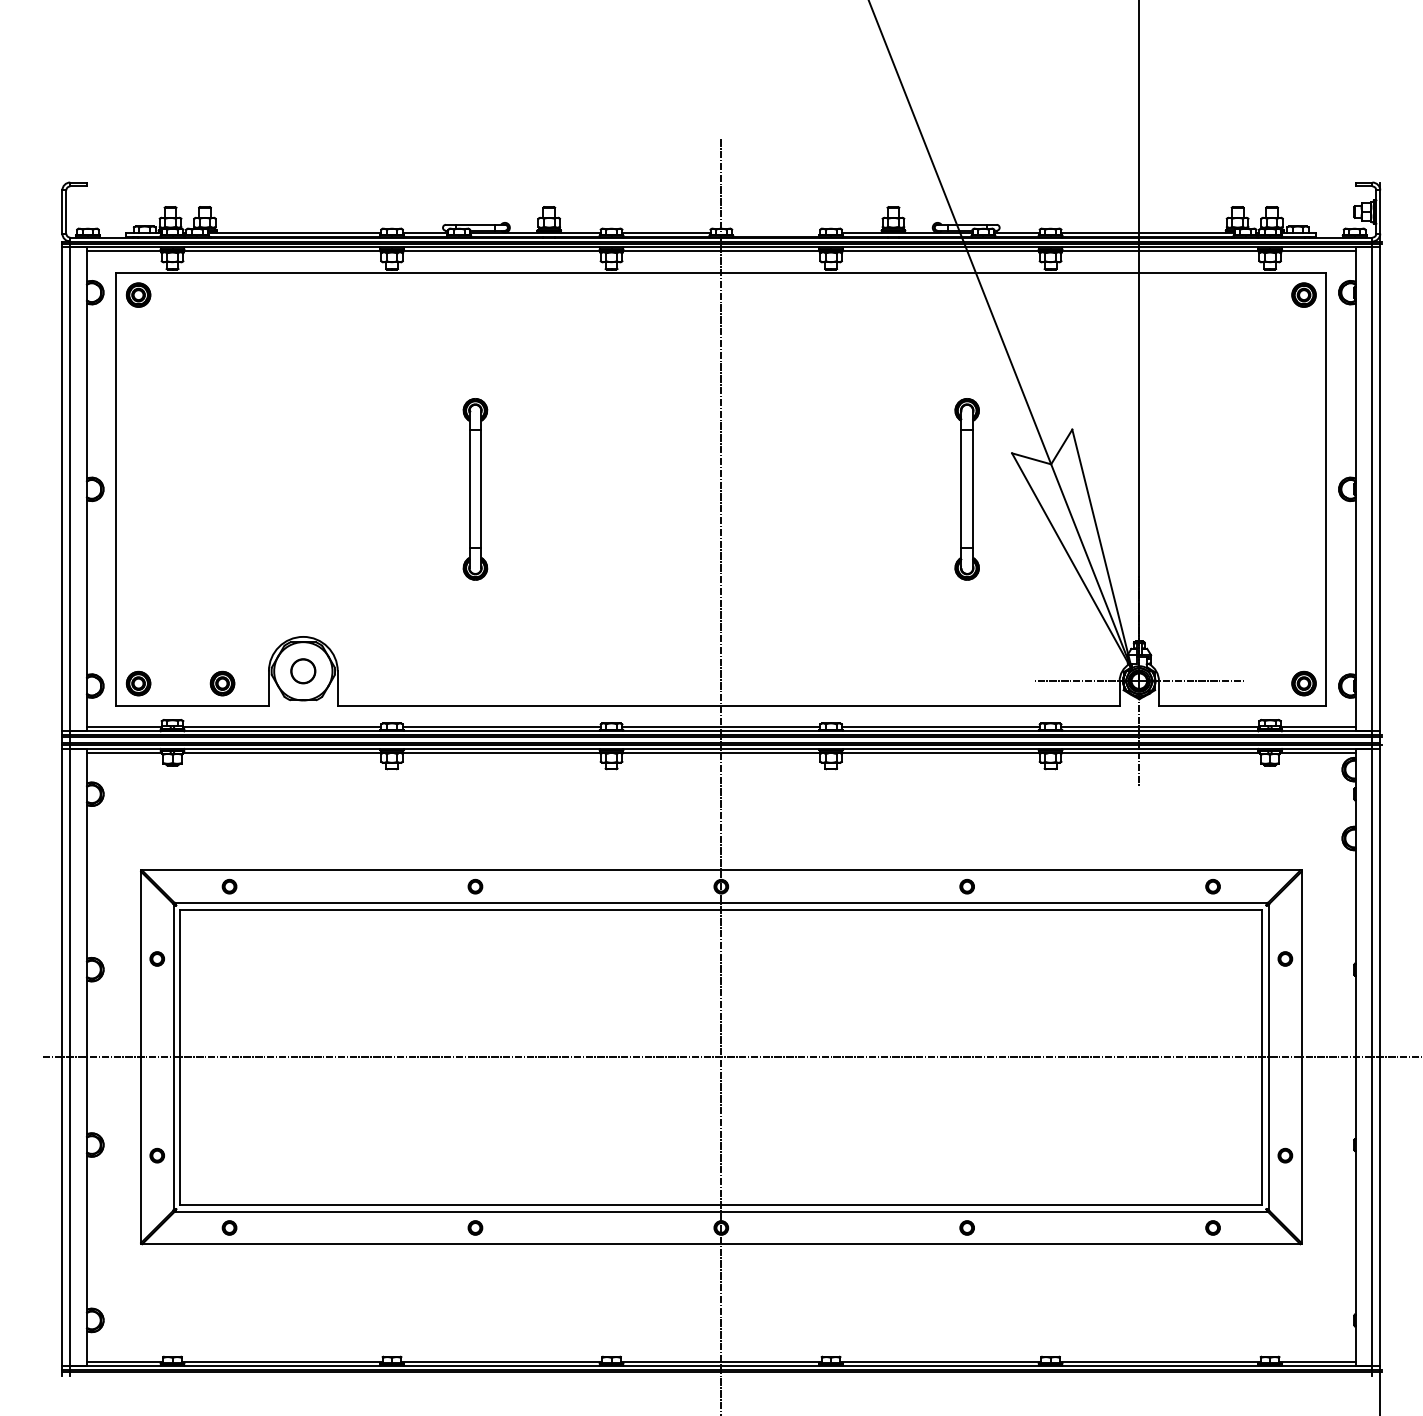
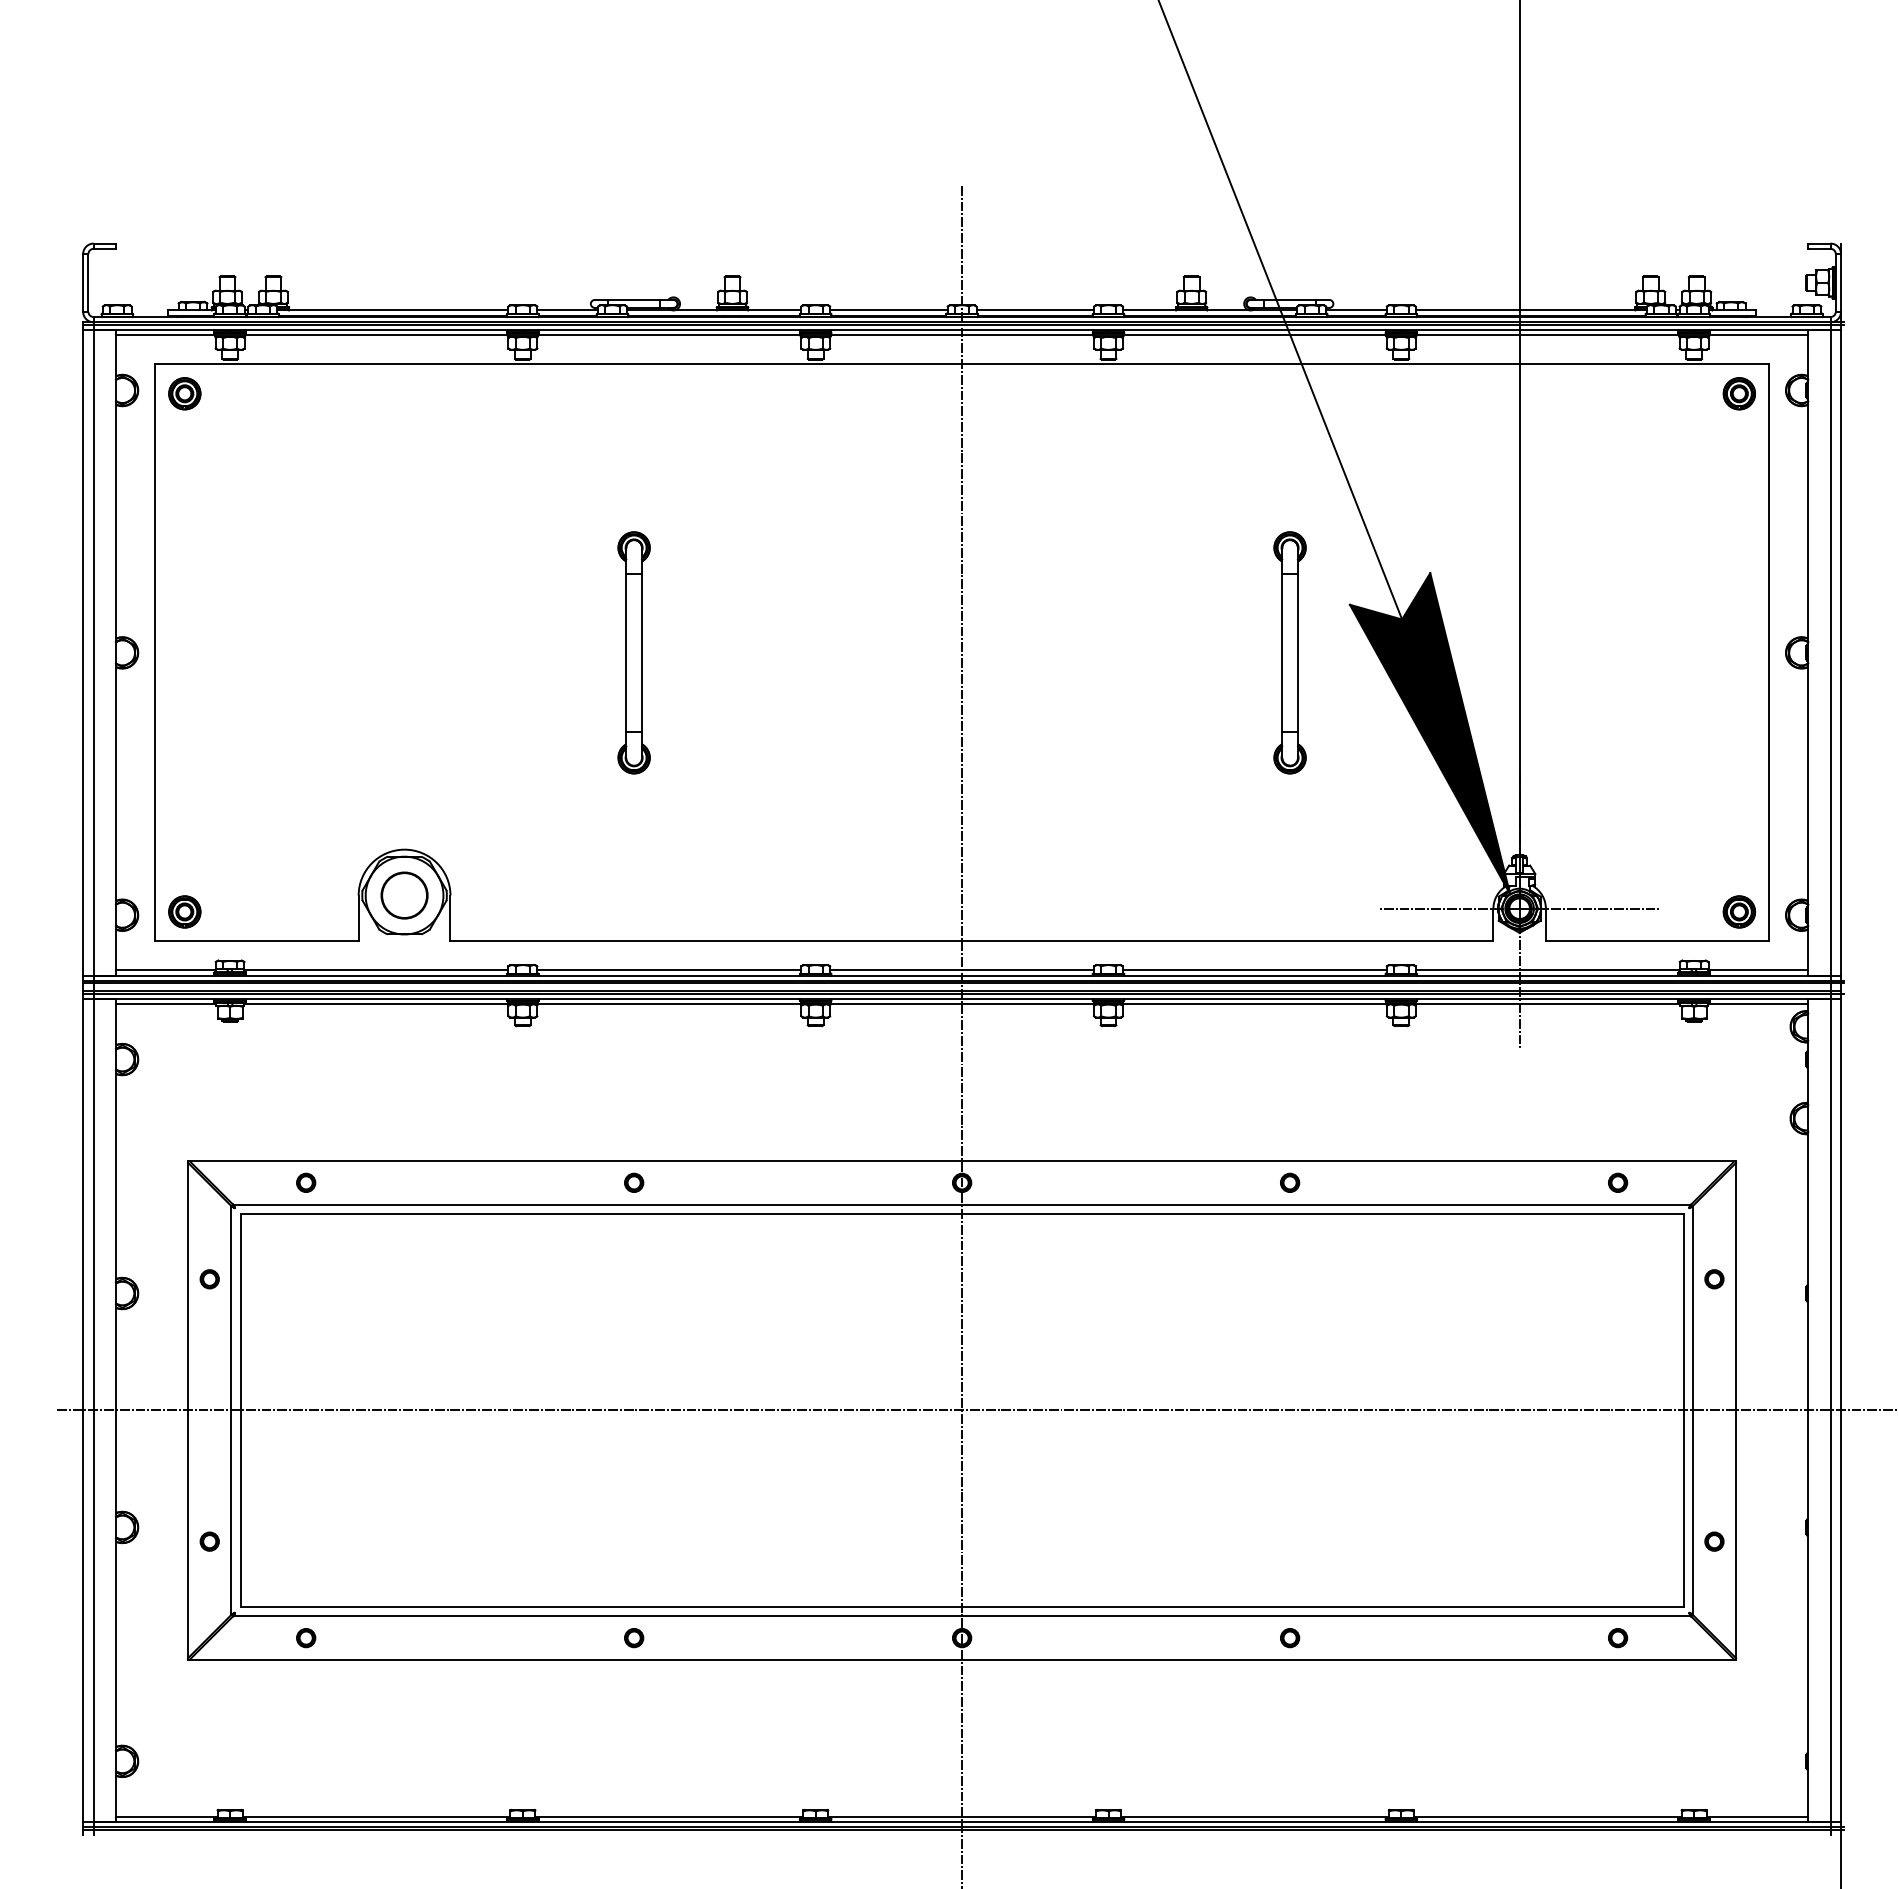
line: (776, 232) -> (1035, 310), added
fill: (1071, 549) -> (1429, 733), added
circle: (303, 671) -> (404, 895), size x1.43
part: (222, 683) -> (296, 911), removed

